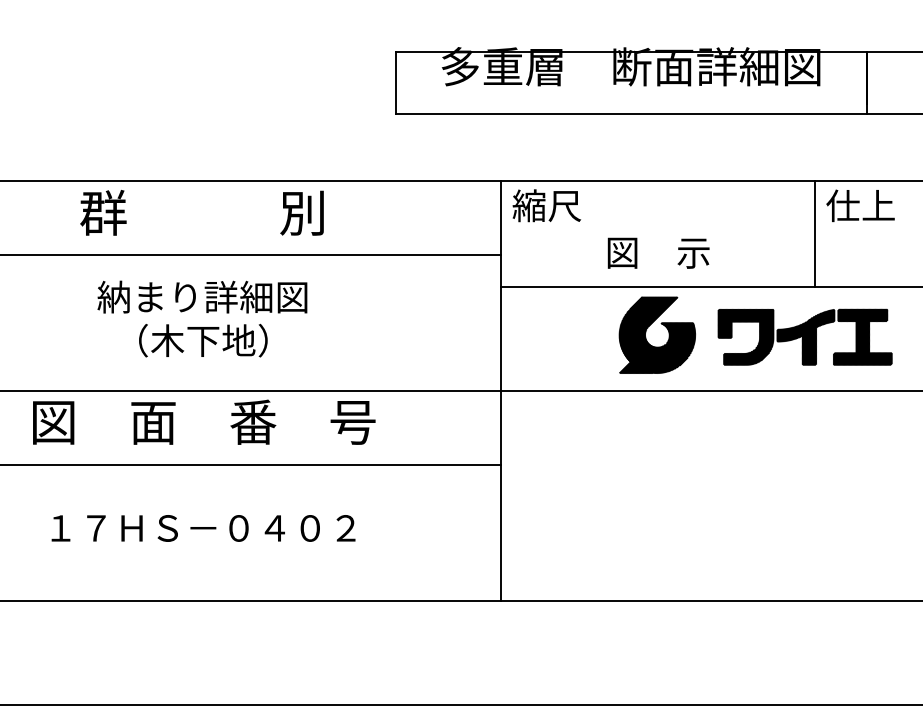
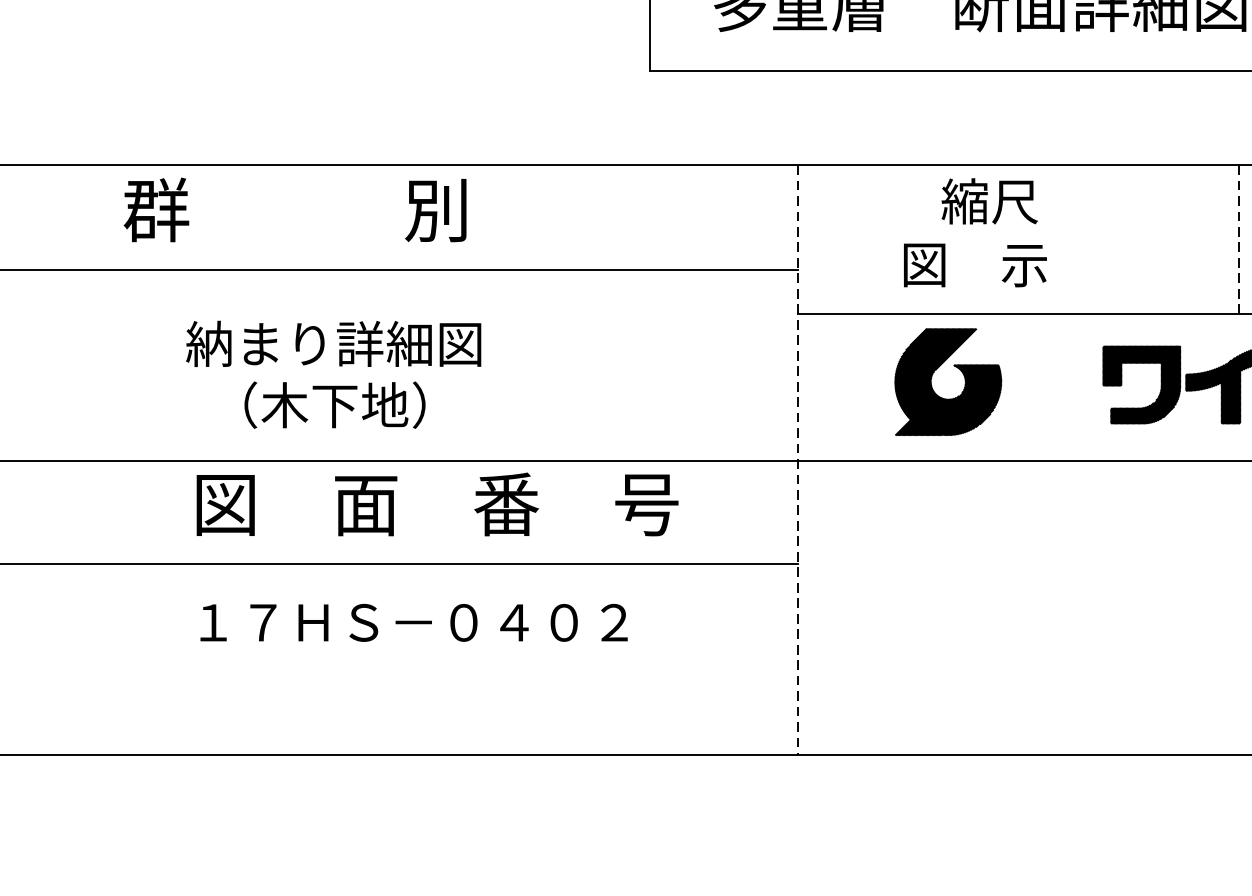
text: (546, 205) -> (989, 201), moved
text: (201, 212) -> (294, 209), moved
line: (815, 233) -> (1239, 238), solid -> dashed
text: (658, 252) -> (975, 264), moved
text: (202, 318) -> (333, 374), moved
part: (664, 326) -> (958, 369), moved
line: (501, 390) -> (797, 459), solid -> dashed
text: (204, 421) -> (437, 503), moved
text: (203, 528) -> (413, 622), moved

